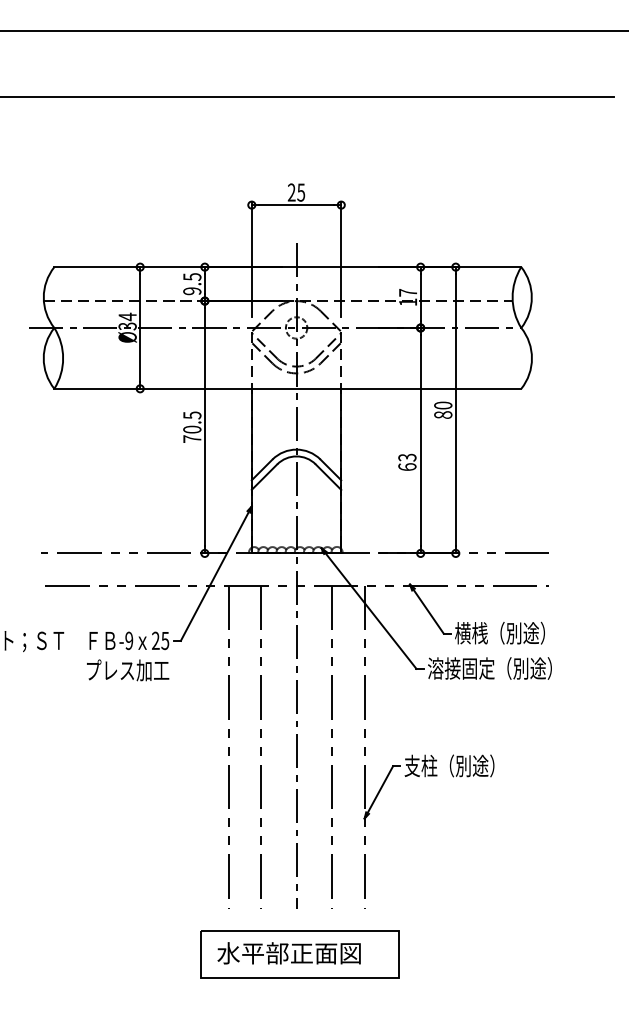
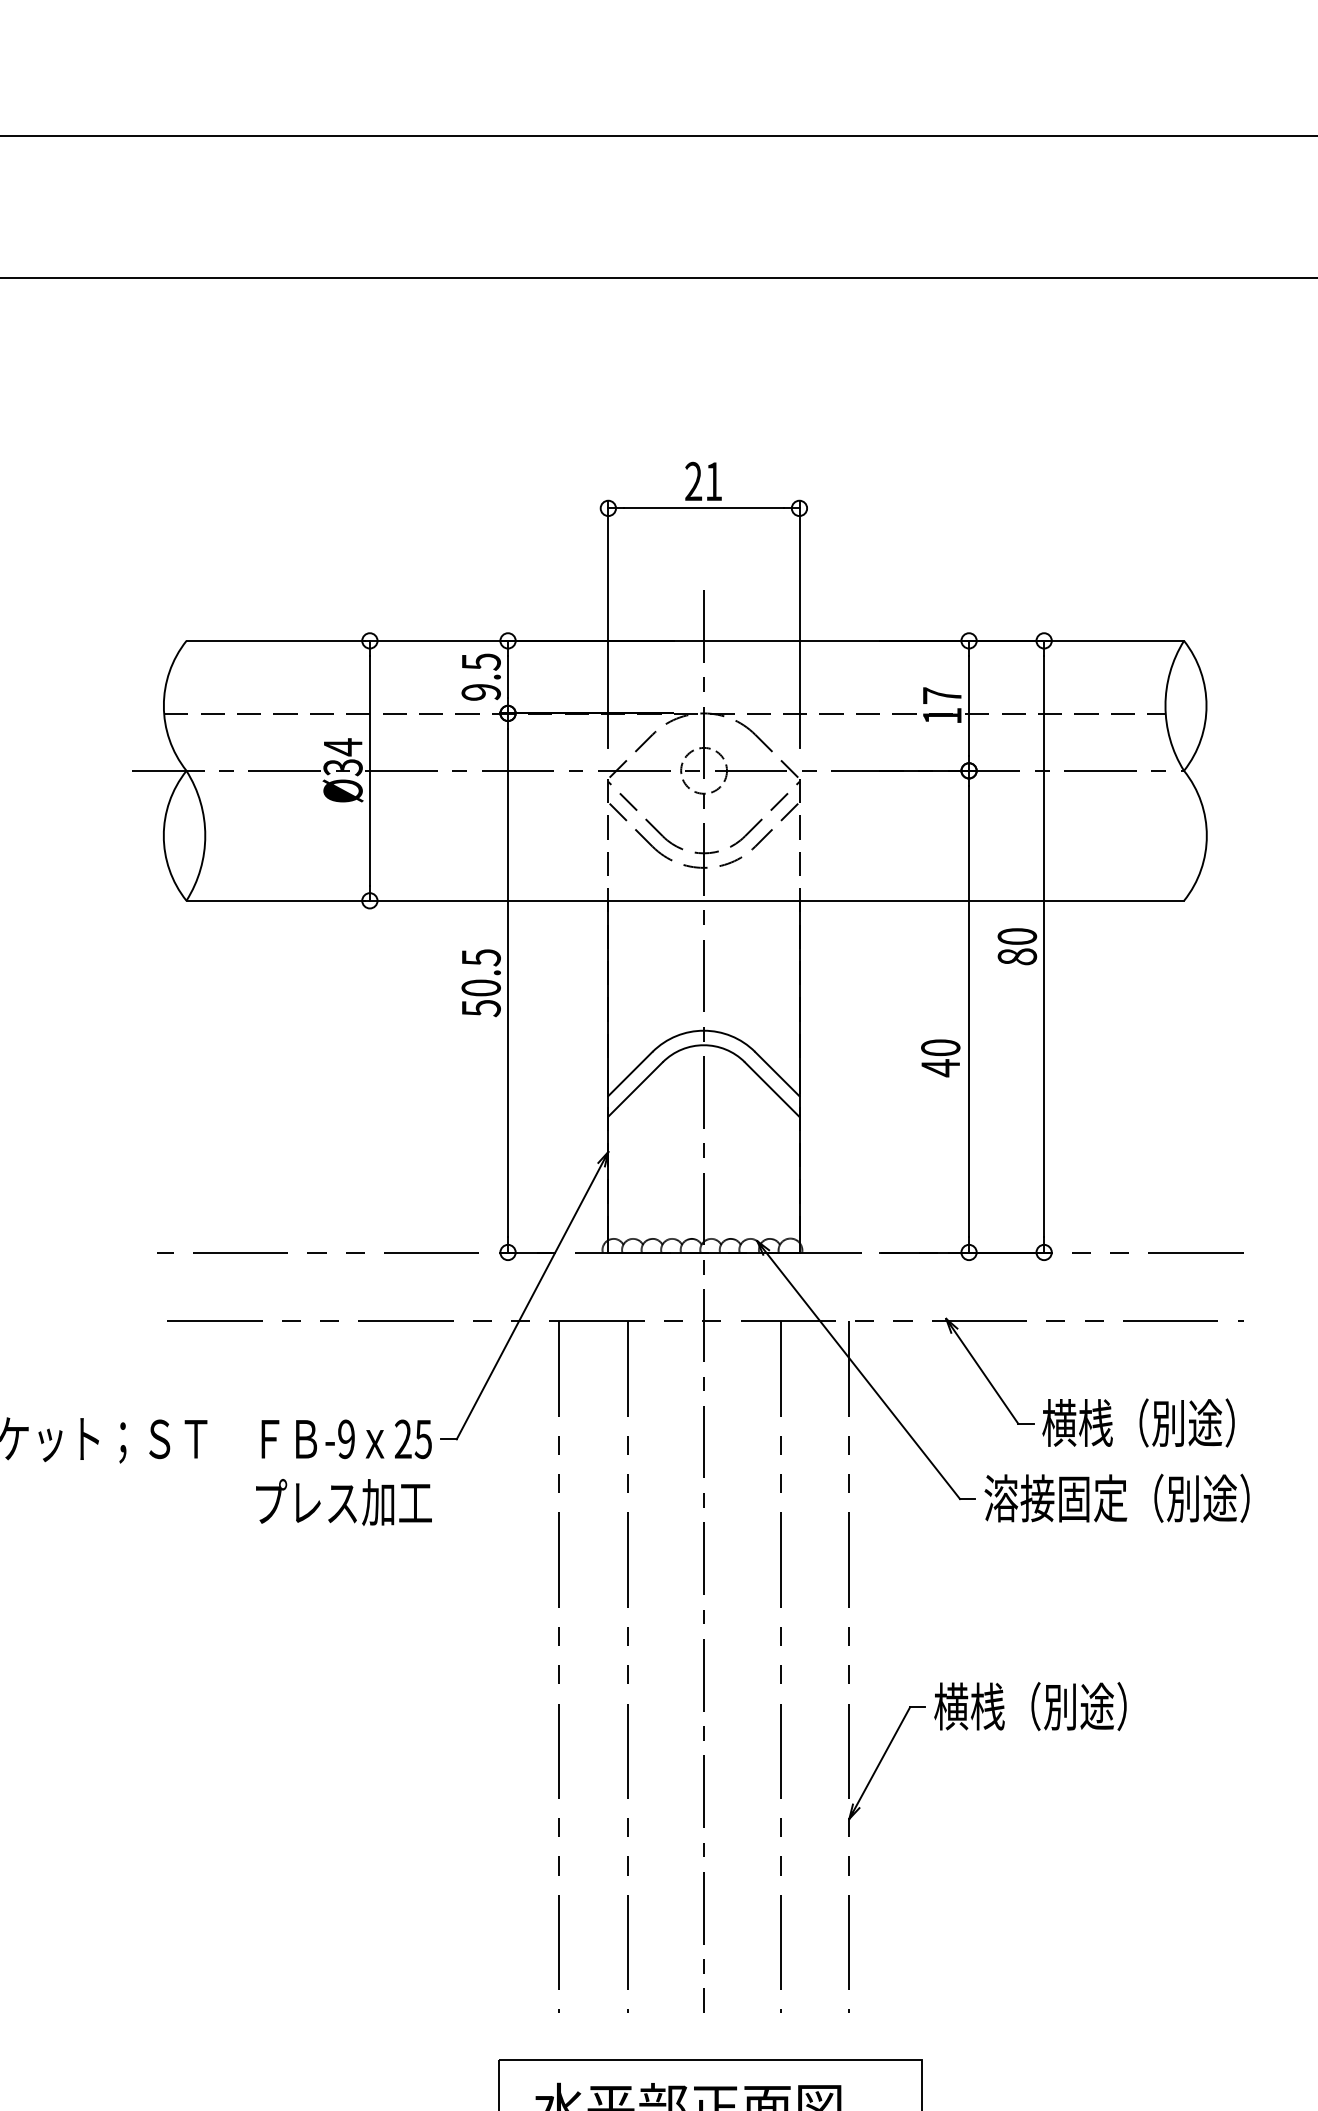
text: (301, 192) -> (714, 481), 25 -> 21
text: (192, 439) -> (481, 1009), 70.5 -> 50.5
text: (407, 462) -> (940, 1058), 63 -> 40
text: (420, 765) -> (968, 1705), 支柱（別途） -> 横桟（別途）

